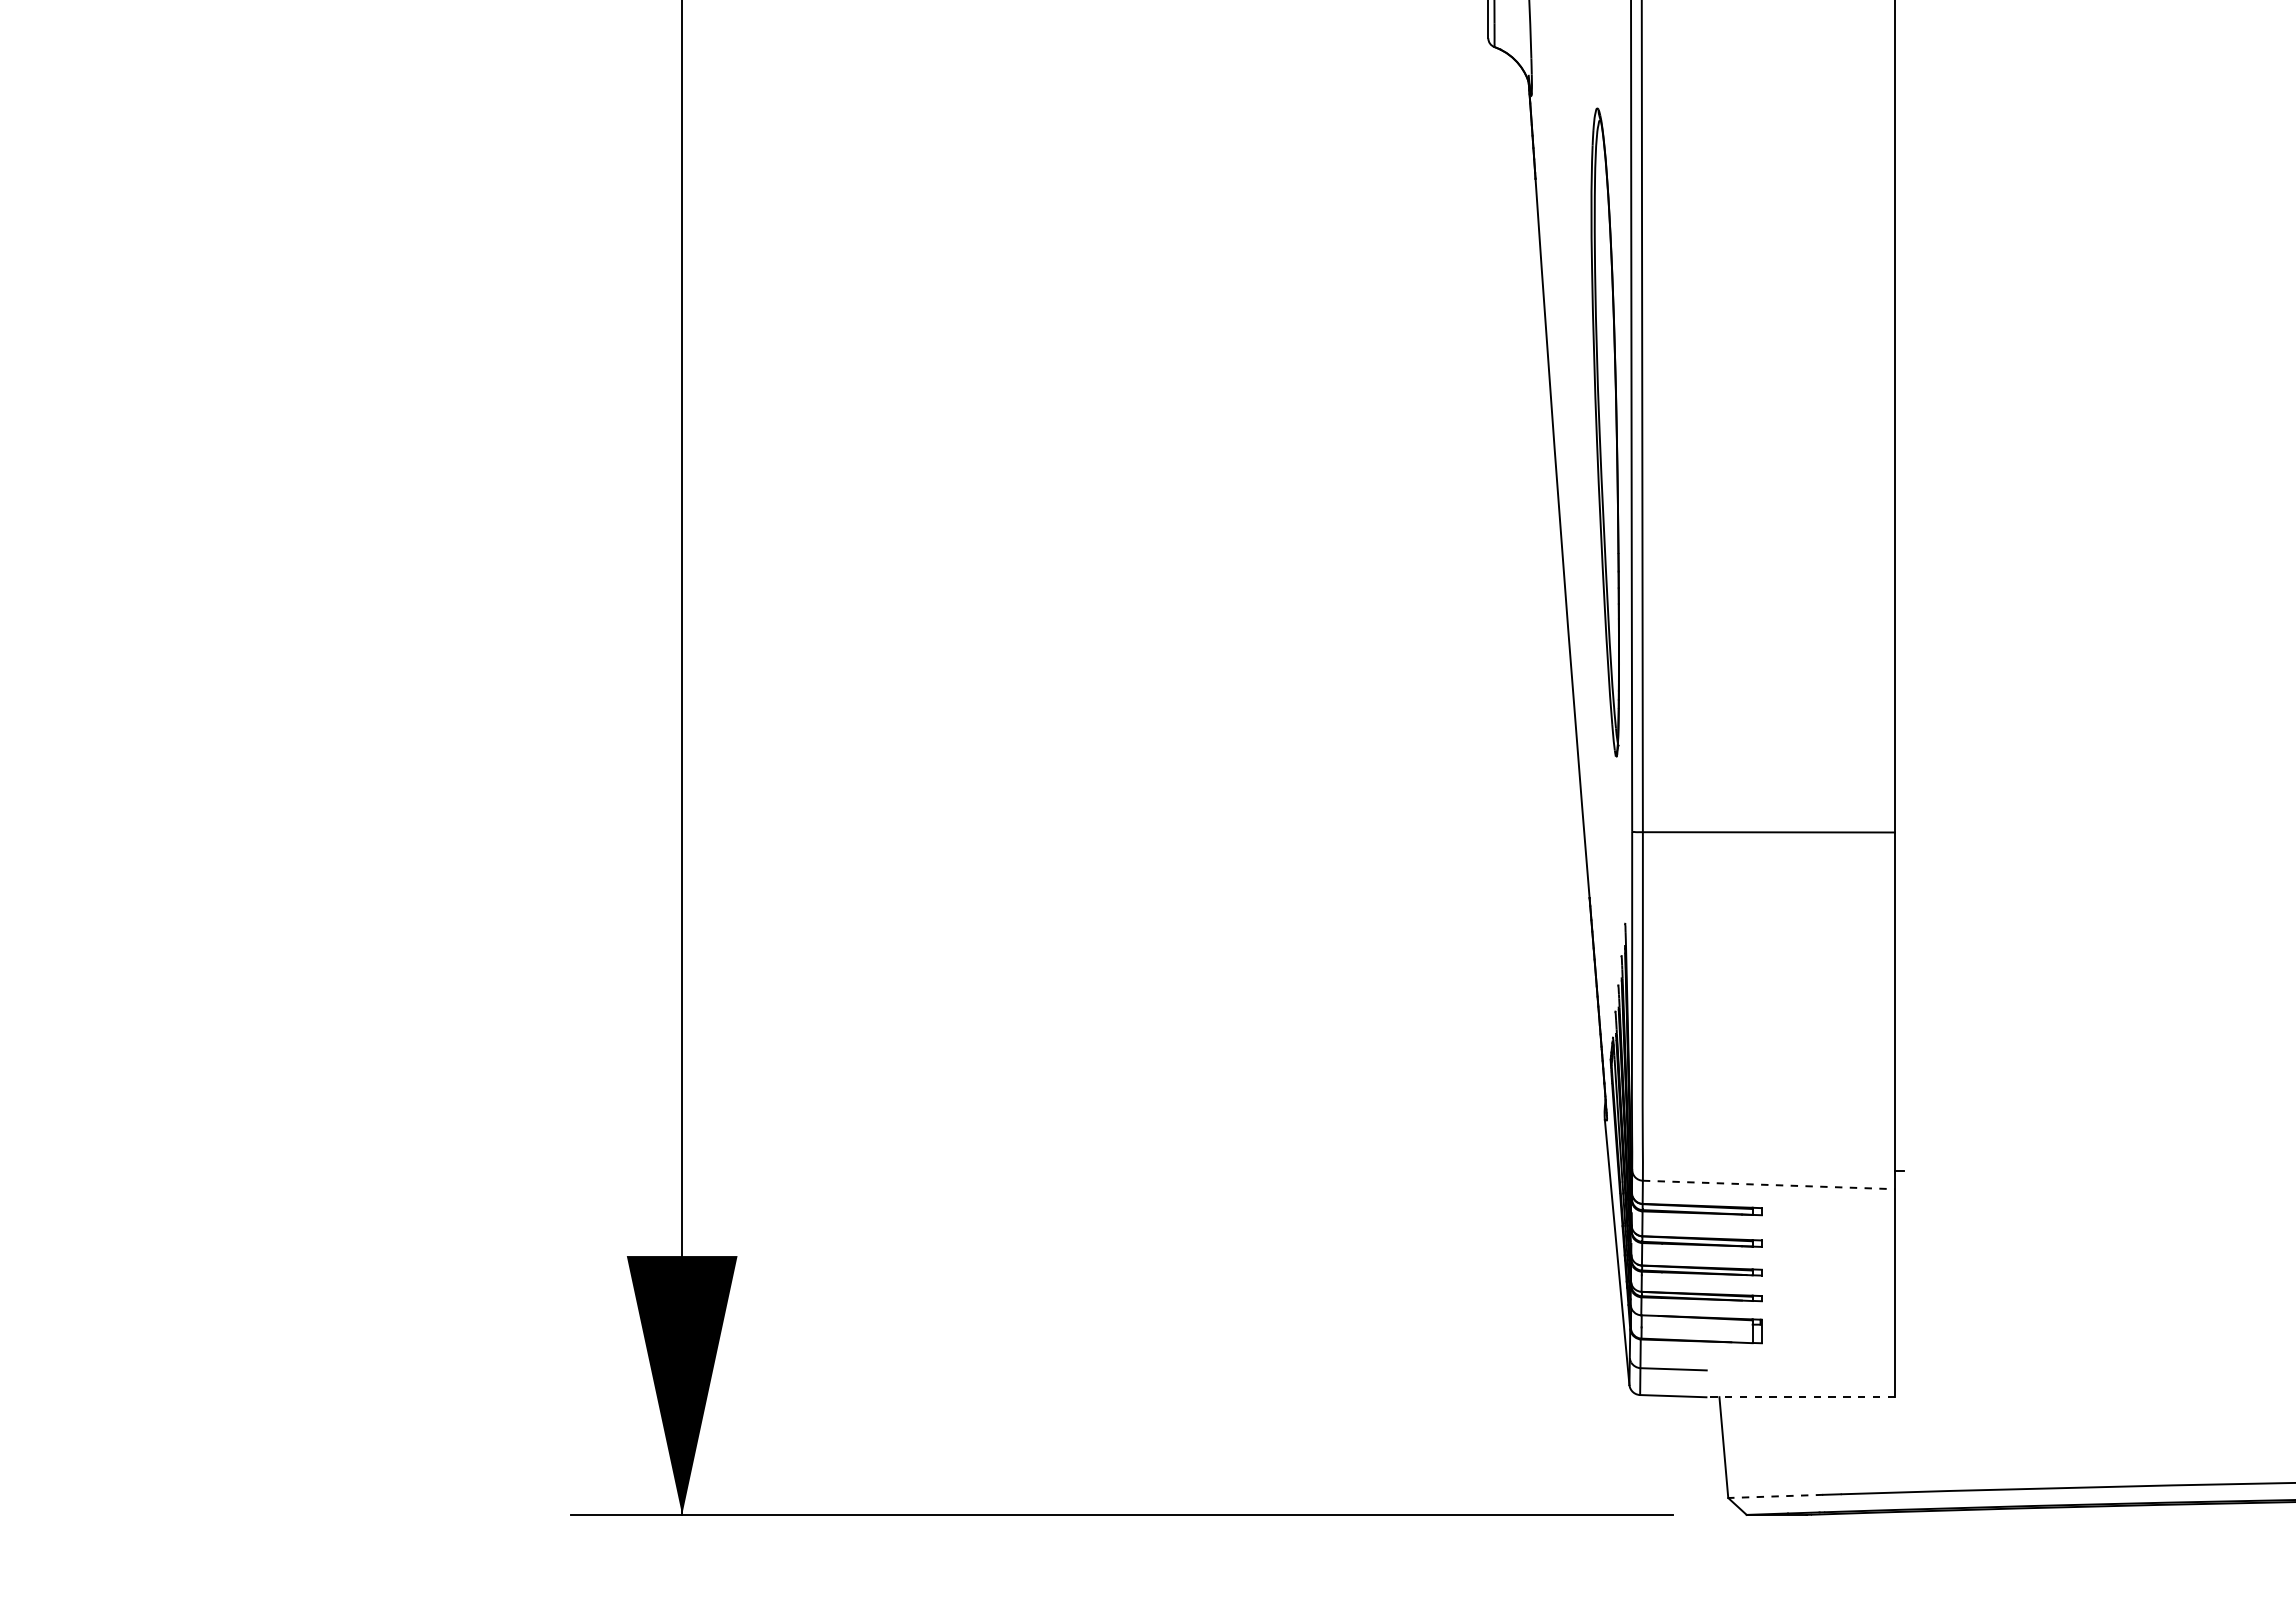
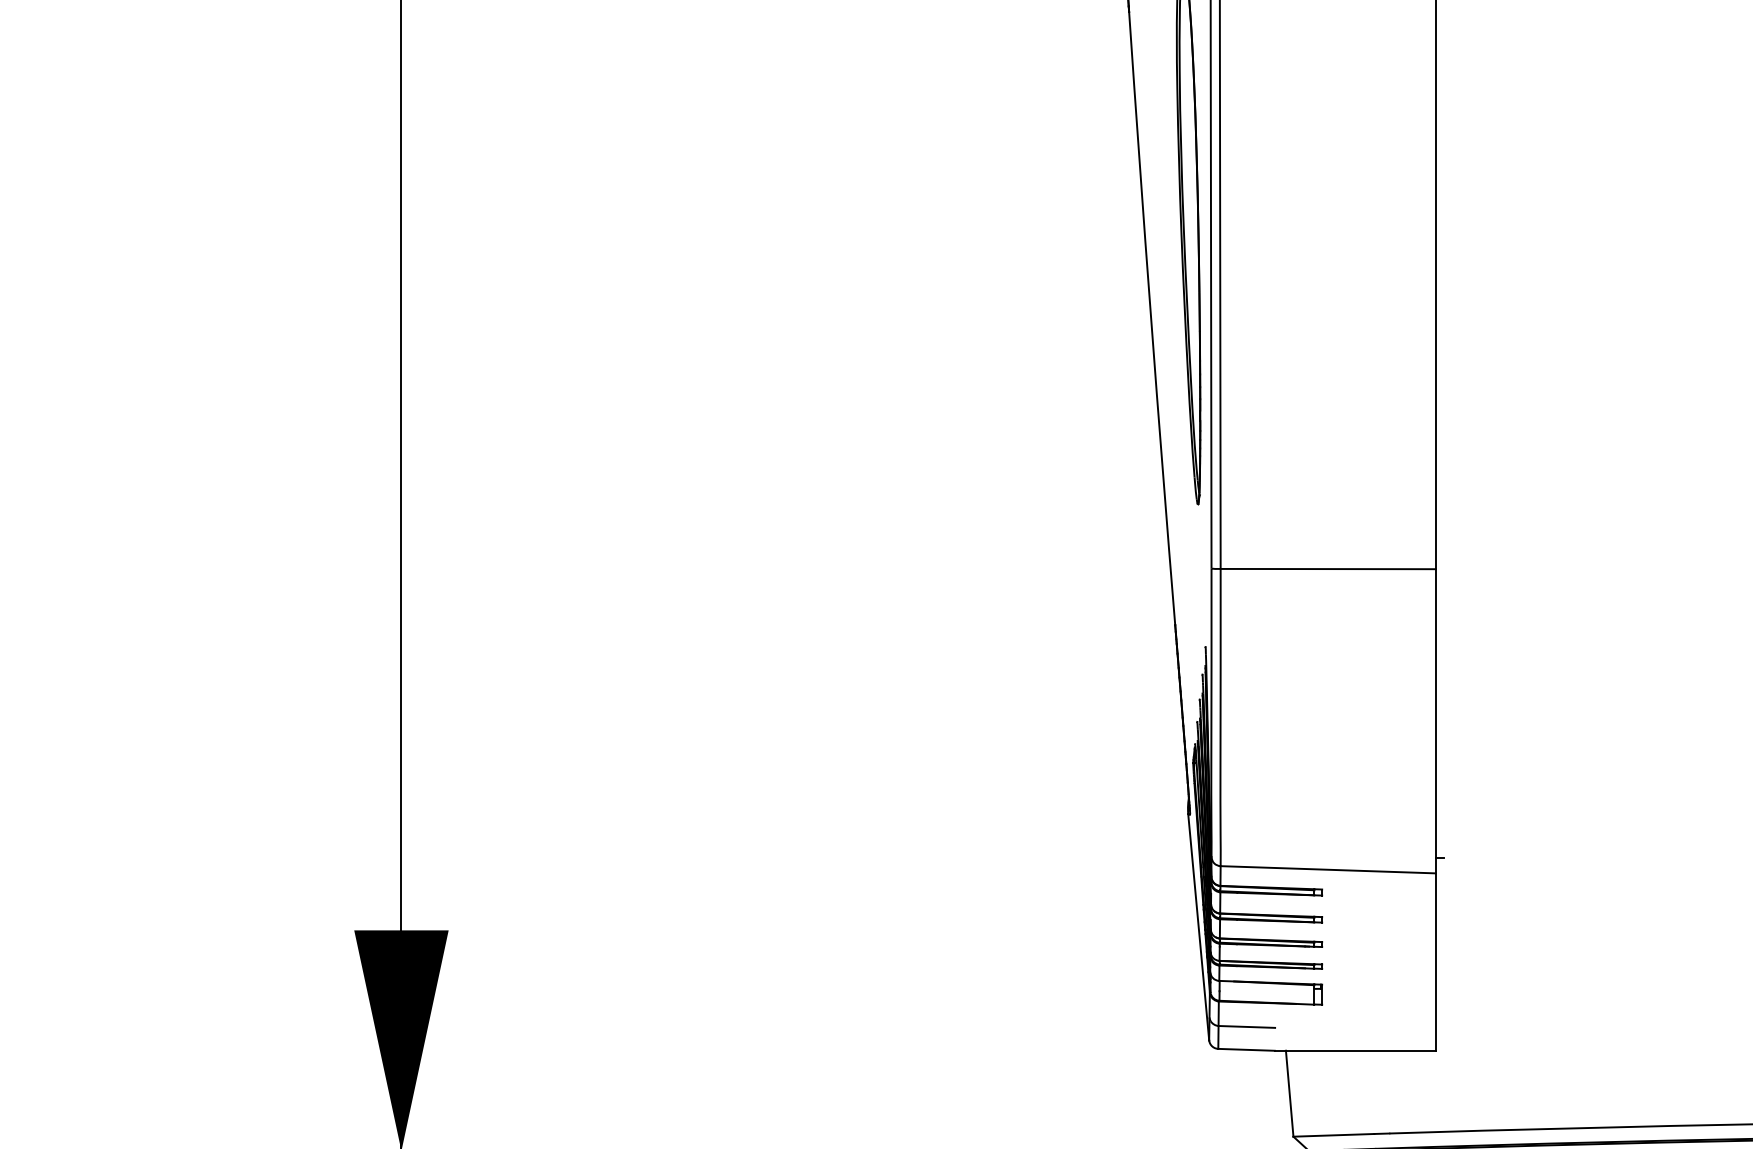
line: (1769, 1184) -> (1328, 869), dashed -> solid
line: (1800, 1397) -> (1355, 1050), dashed -> solid
line: (1775, 1496) -> (1333, 1135), dashed -> solid

